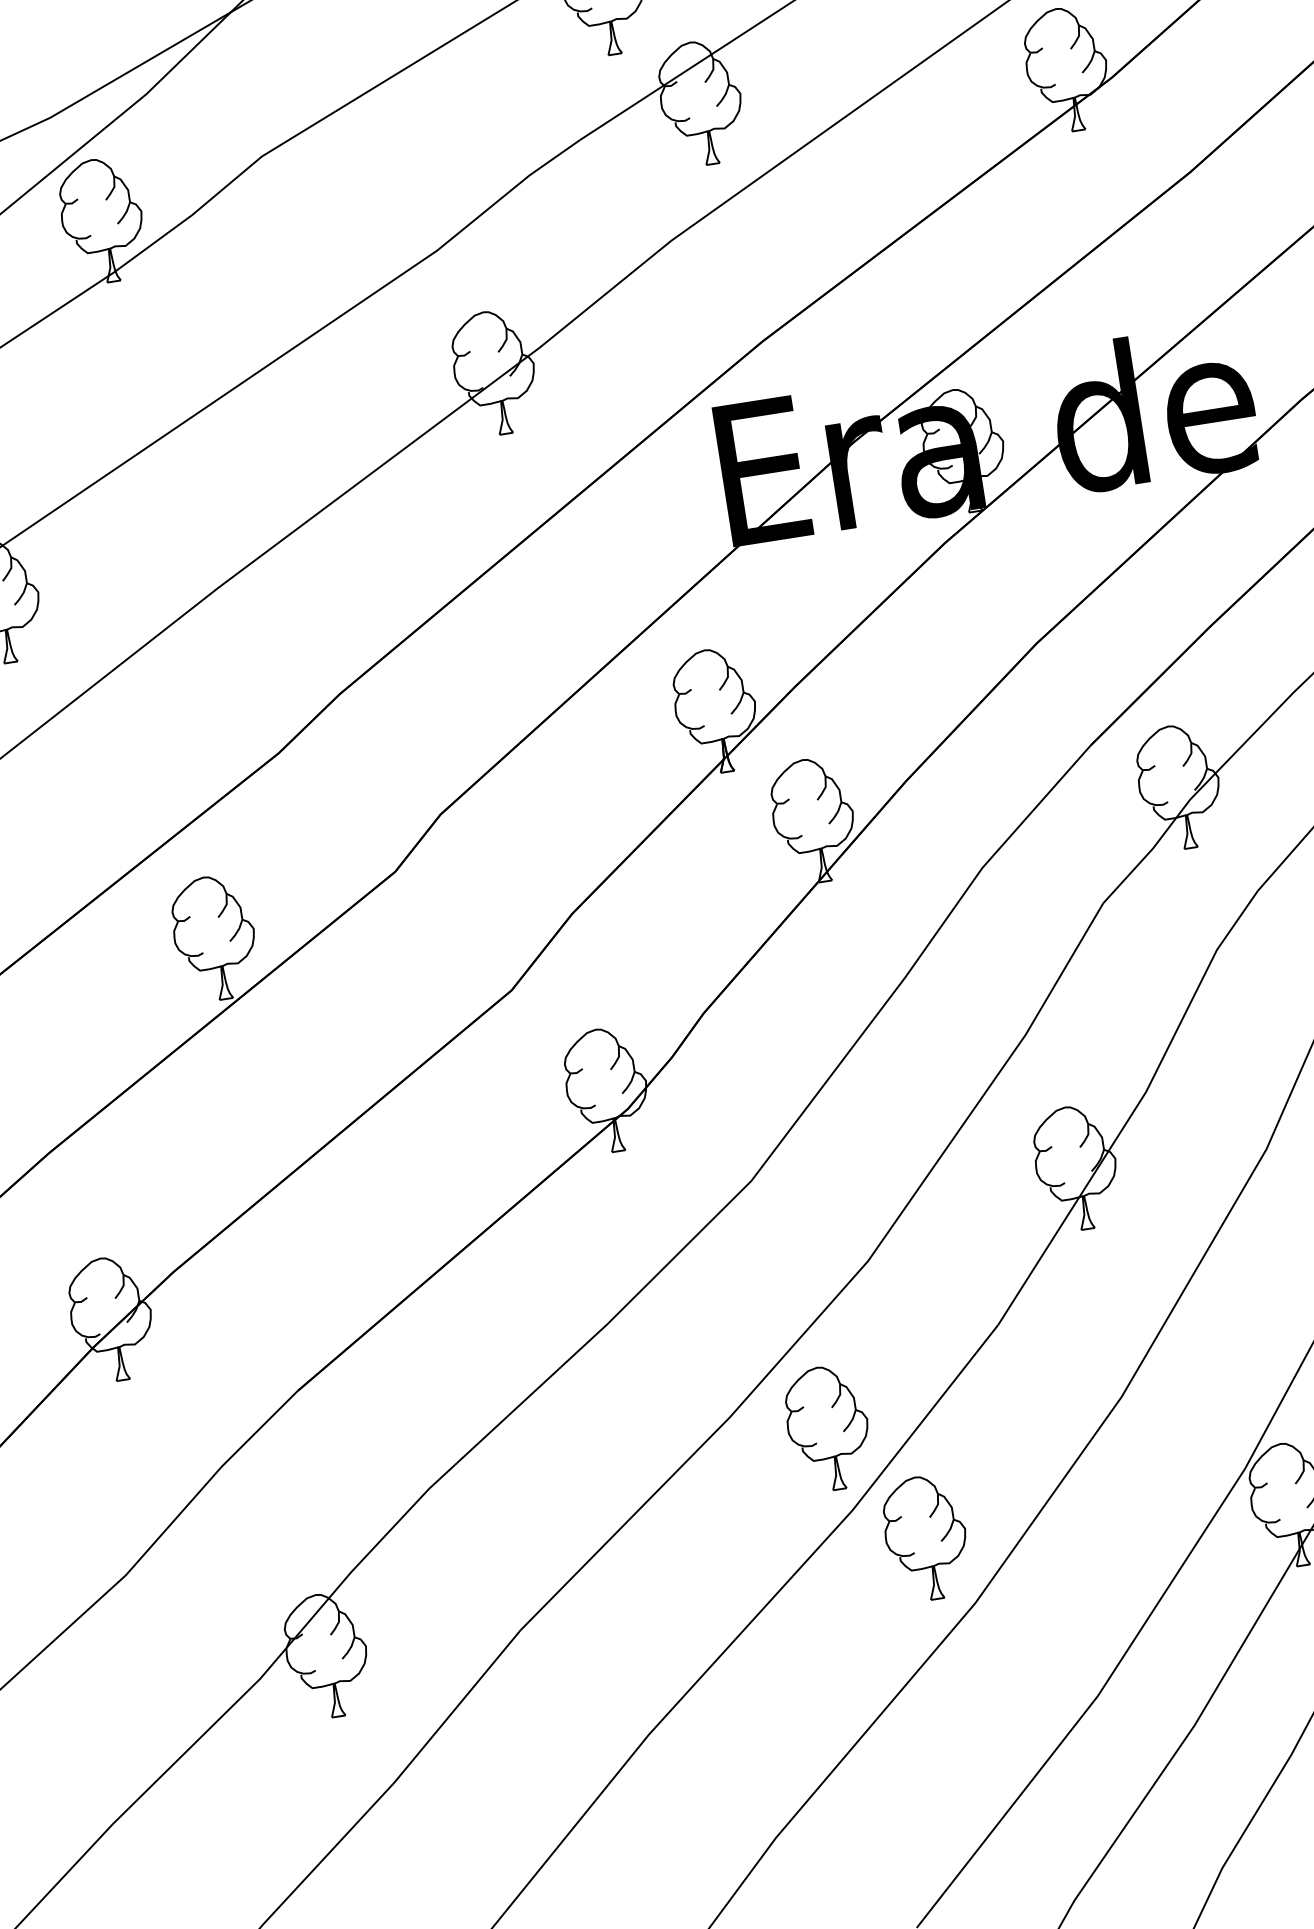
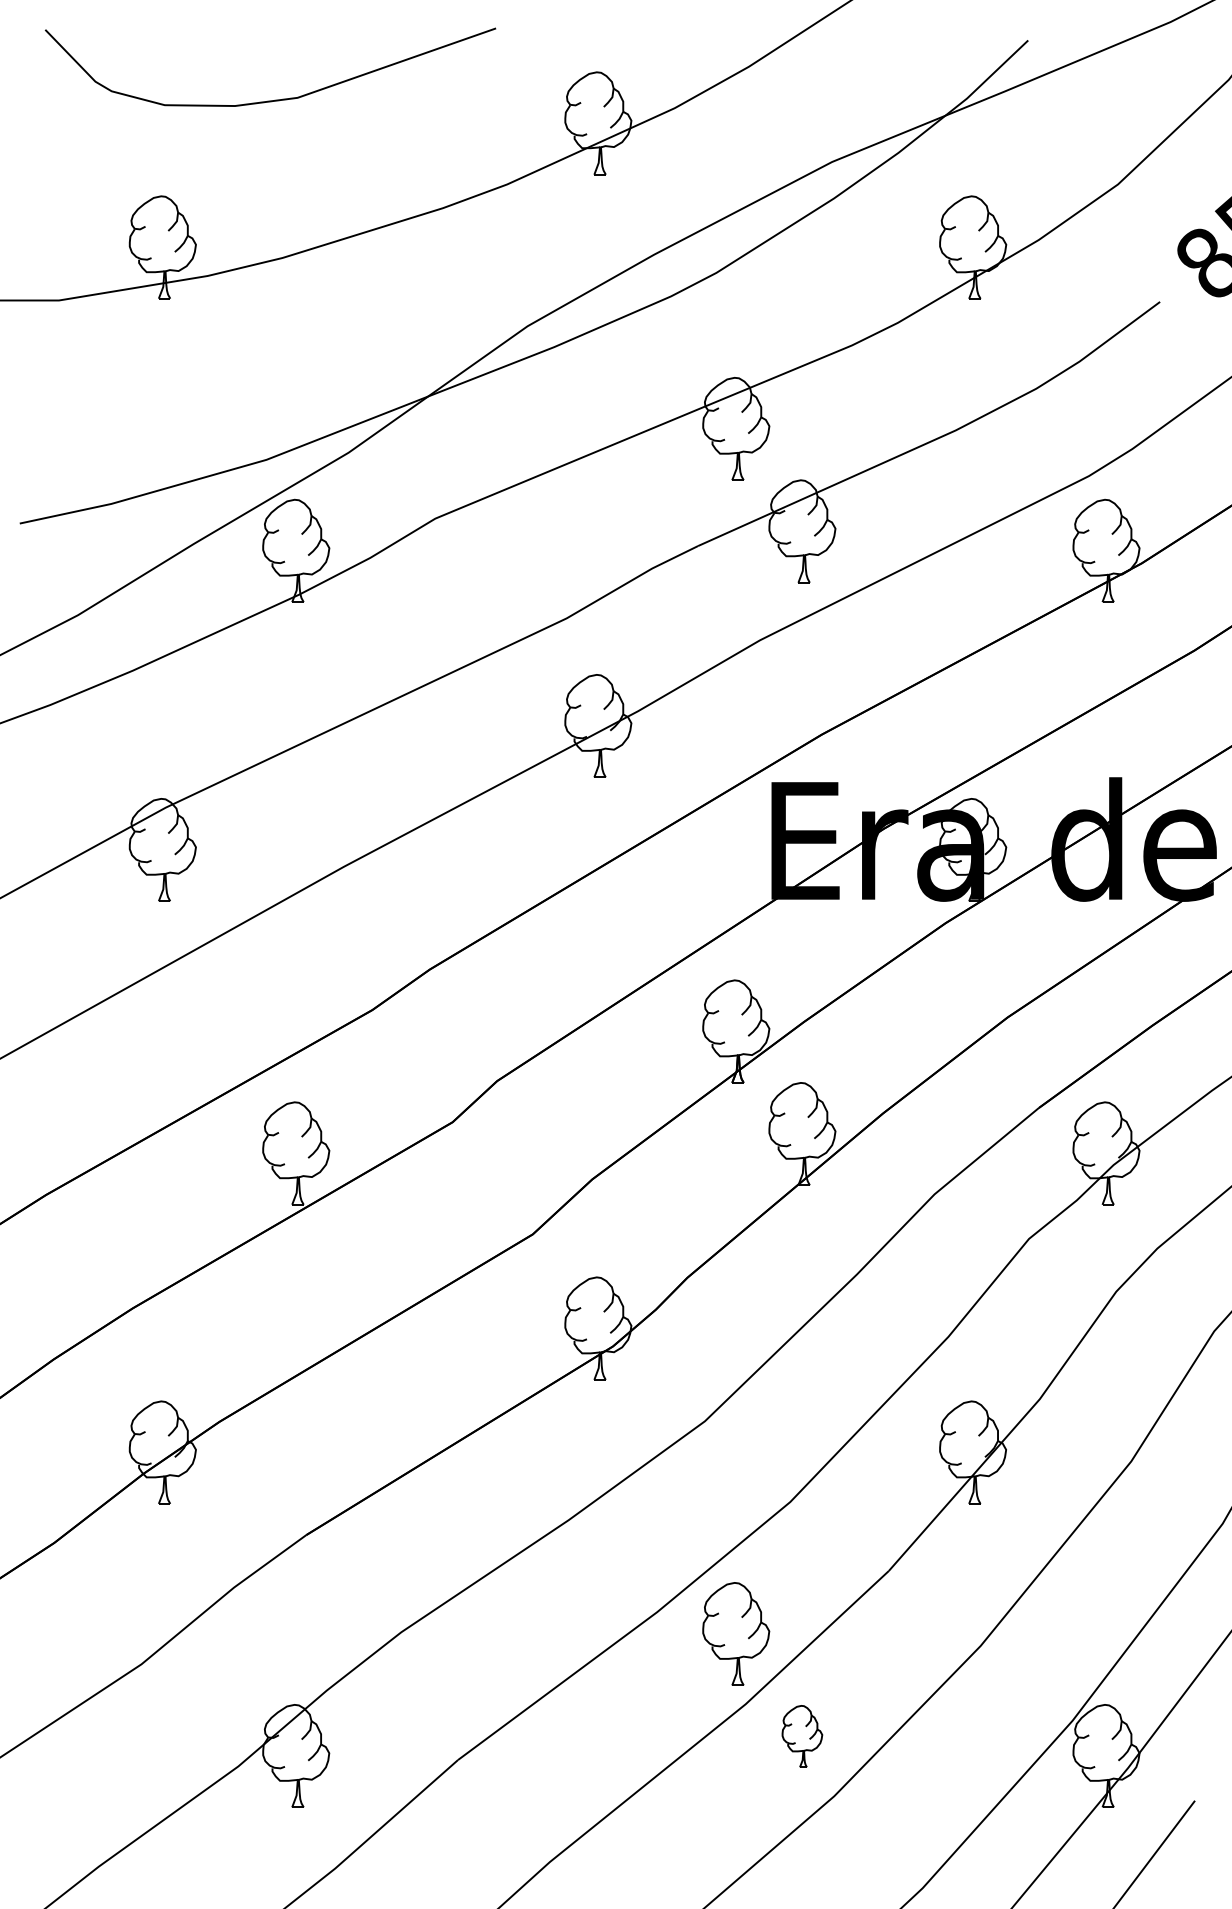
part: (926, 1538) -> (802, 1736), size x0.6

